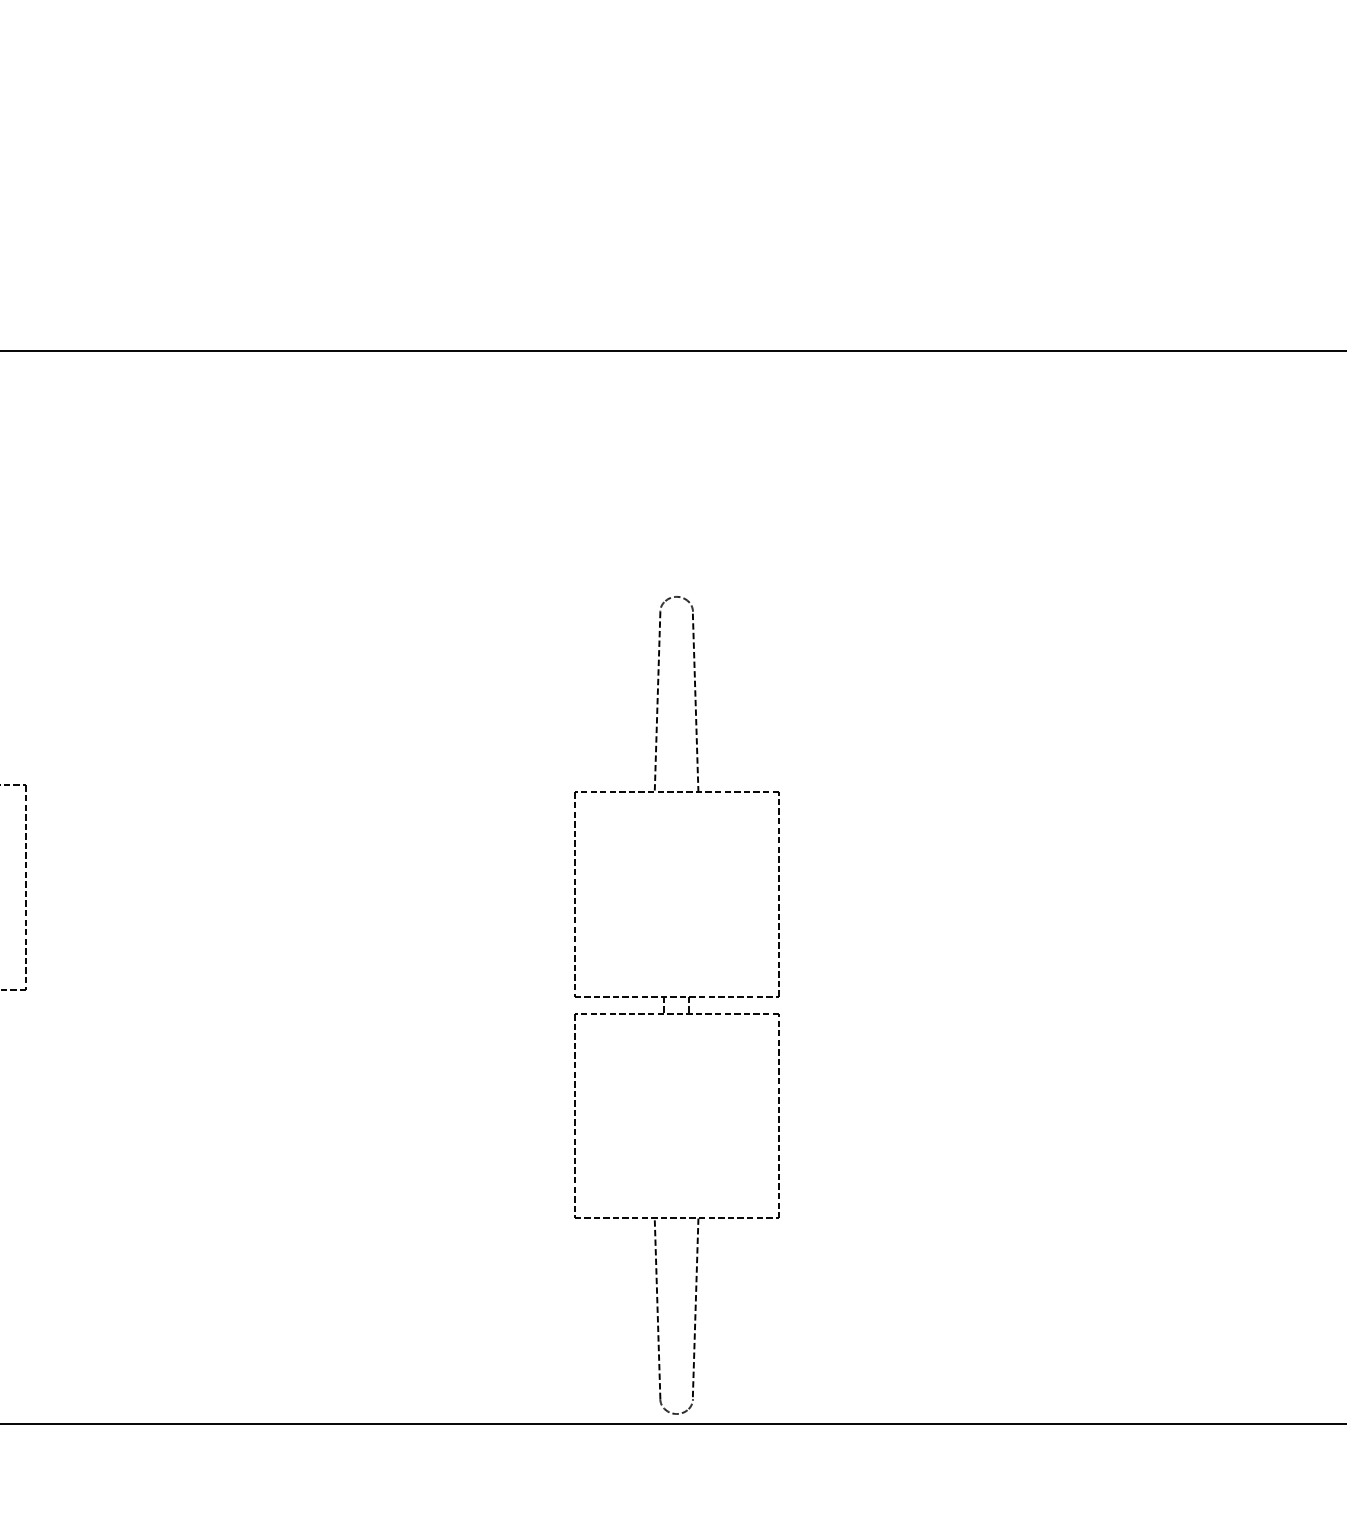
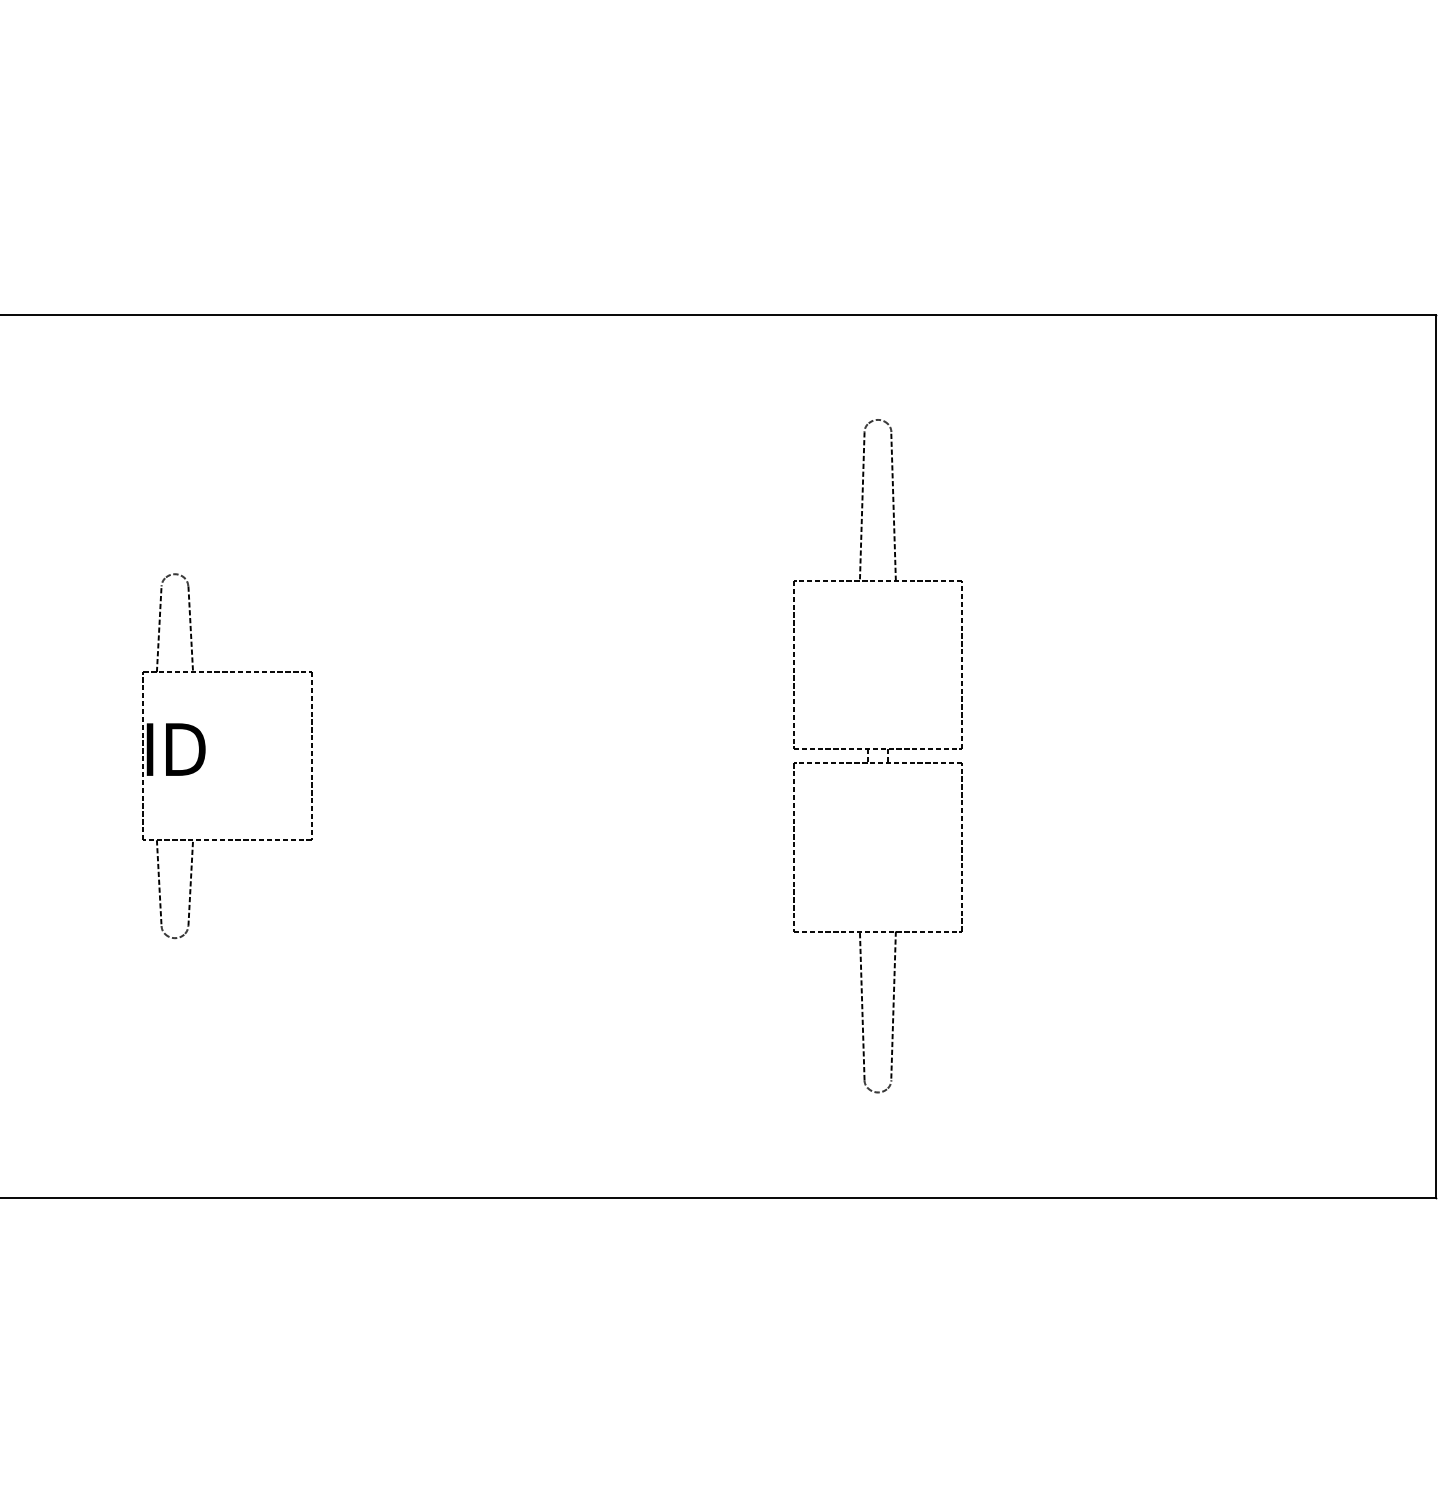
part: (677, 1013) -> (878, 762), moved

